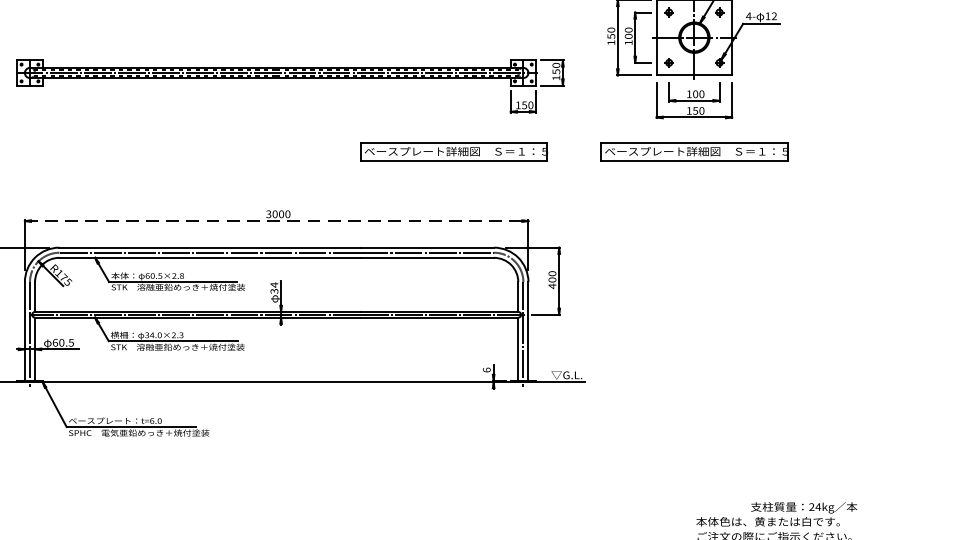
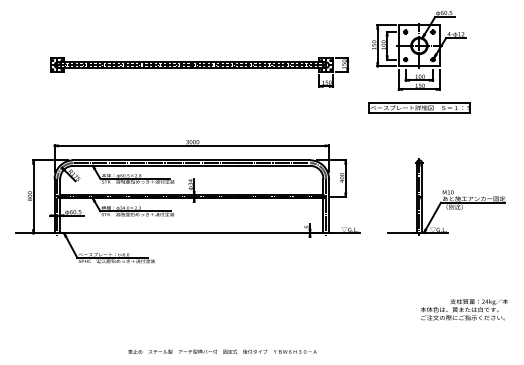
part: (454, 150) -> (288, 107), removed
line: (277, 220) -> (192, 145), dashed -> solid
part: (744, 314) -> (446, 196), added

